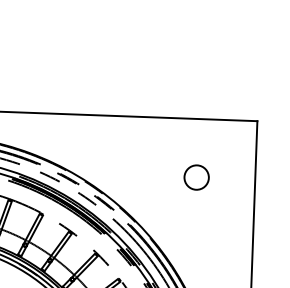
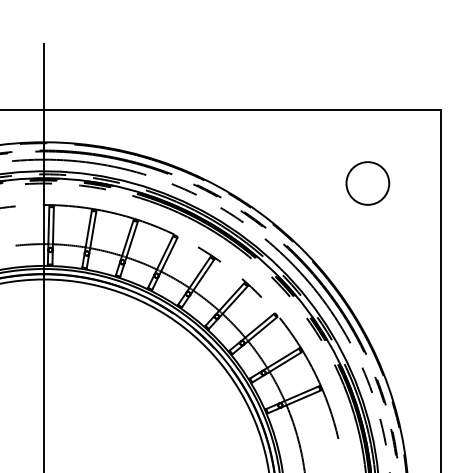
circle: (196, 177) -> (367, 183), size x1.4

